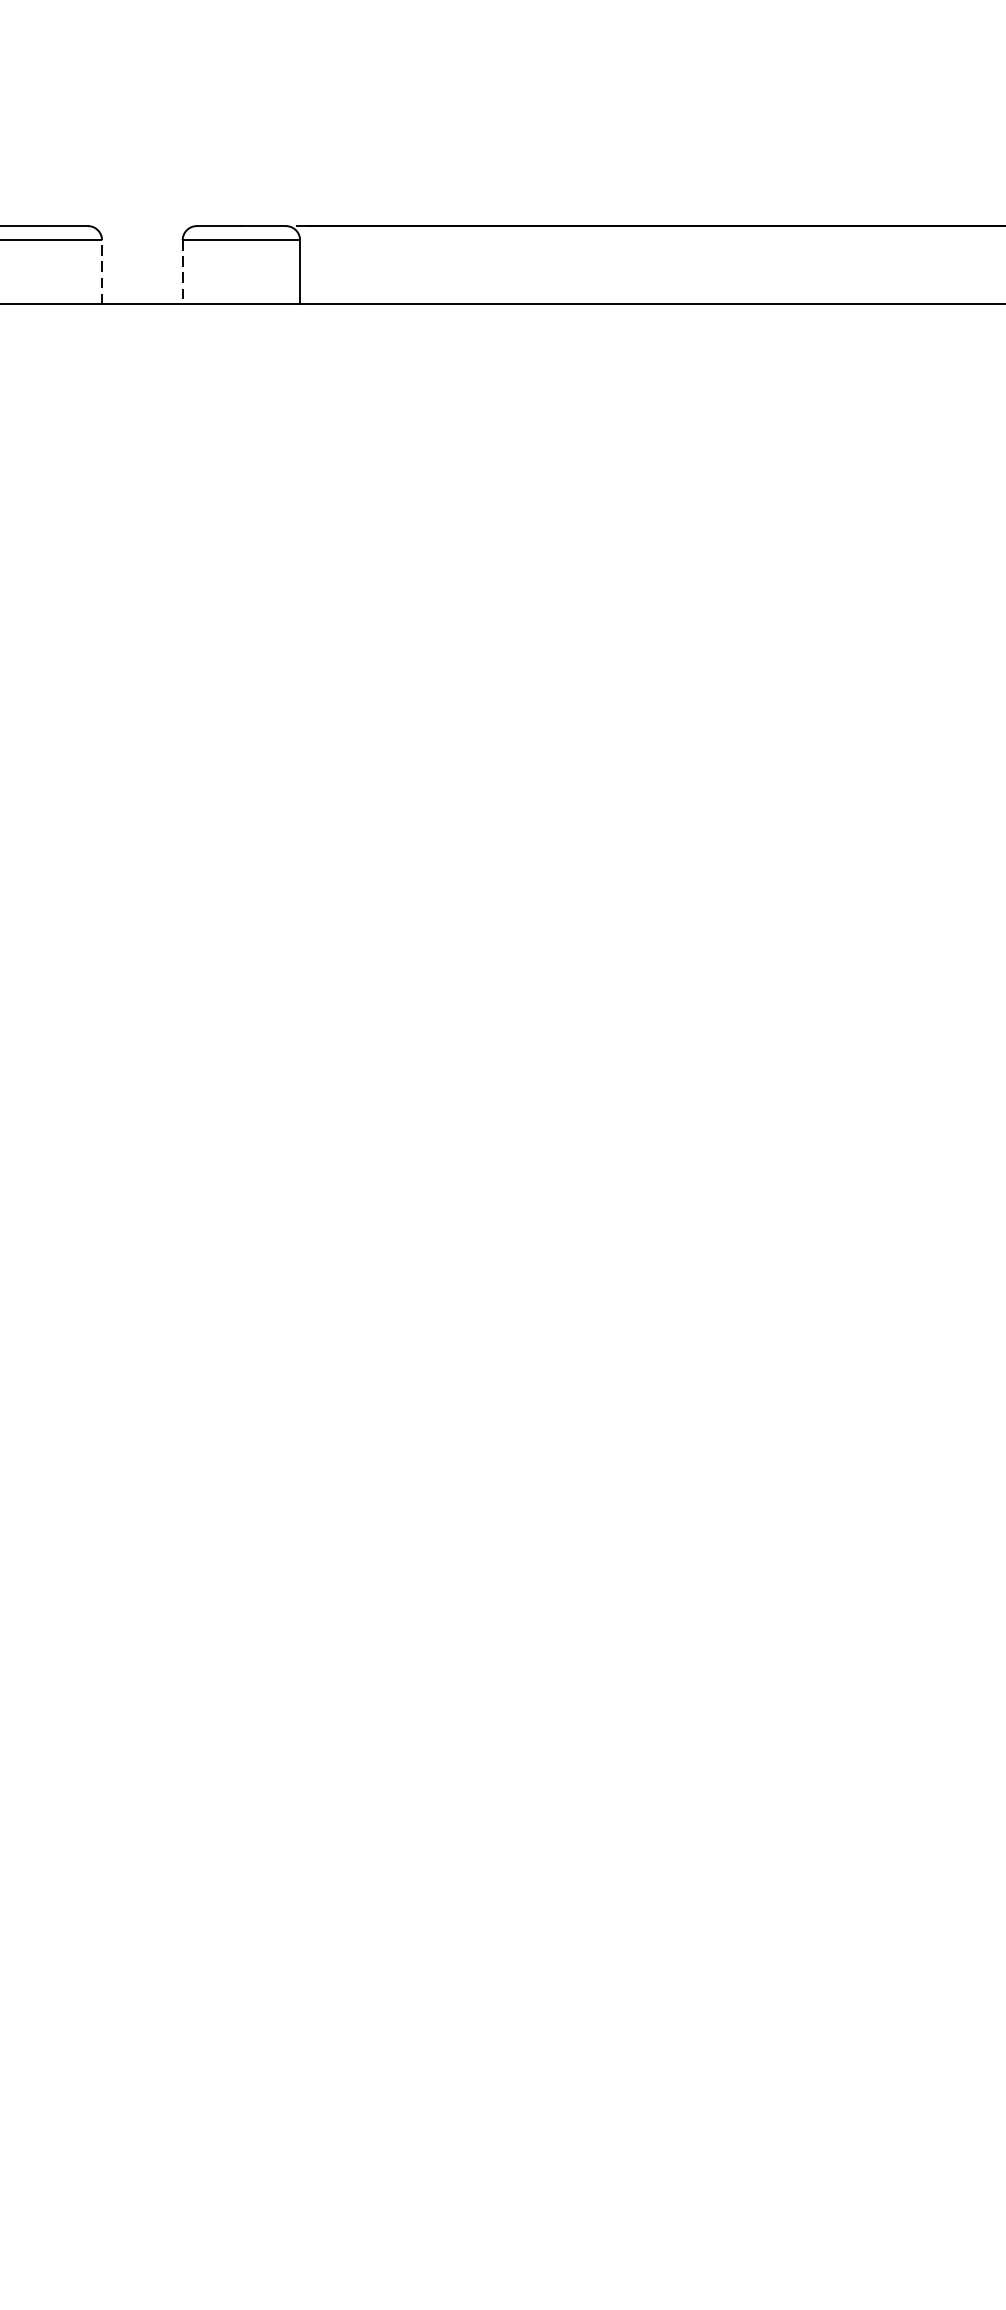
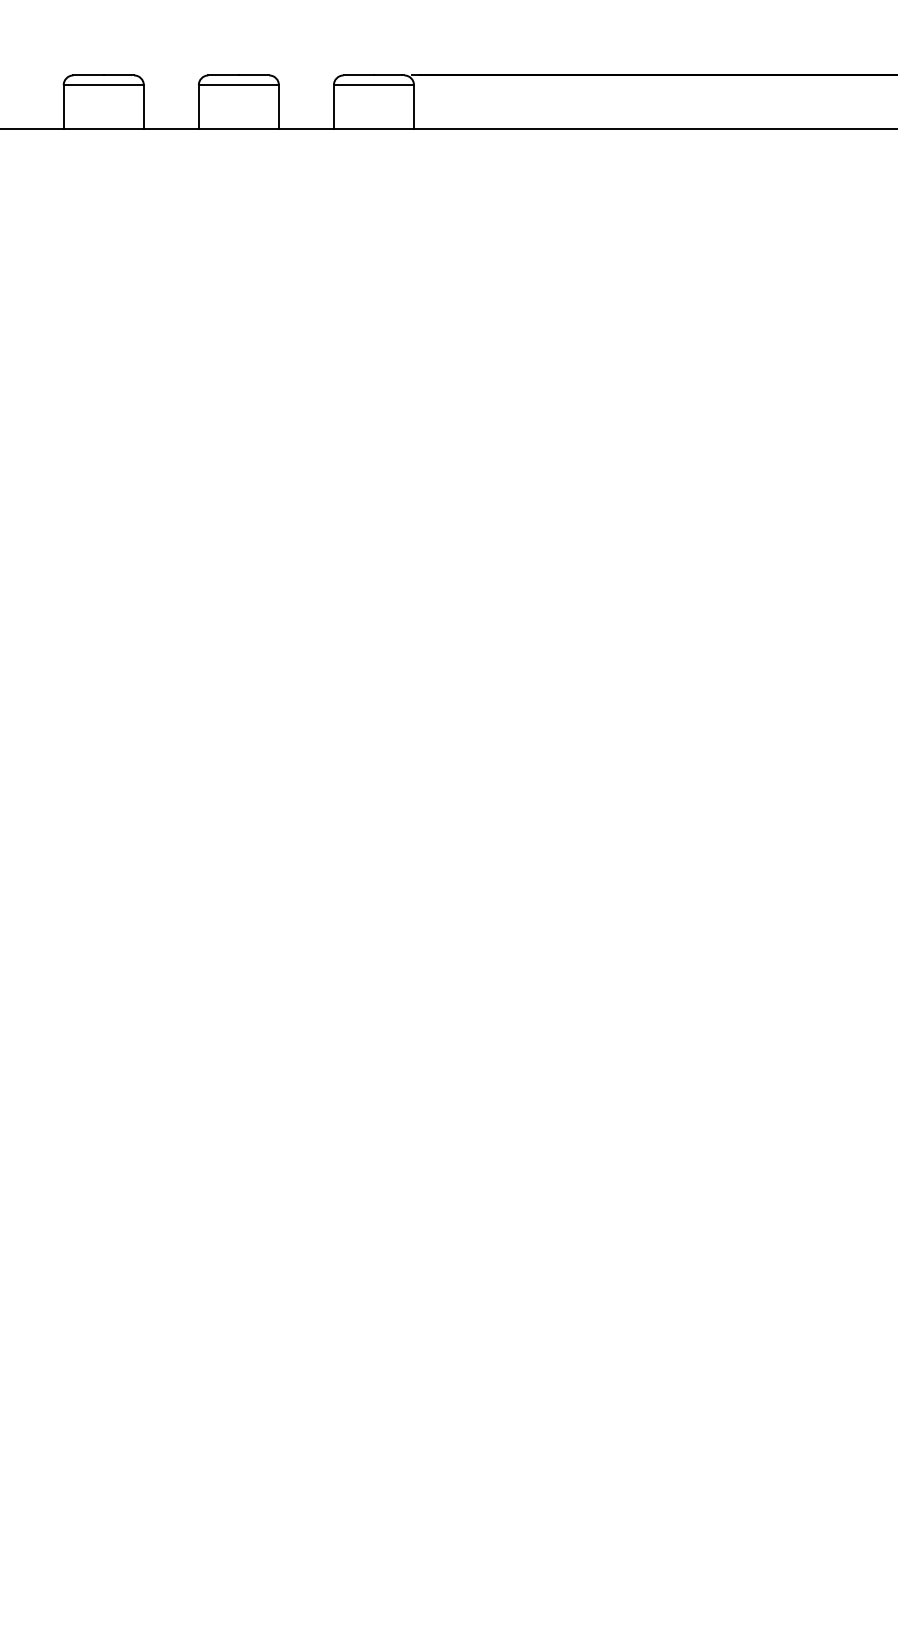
line: (101, 271) -> (278, 106), dashed -> solid
line: (182, 271) -> (333, 106), dashed -> solid

